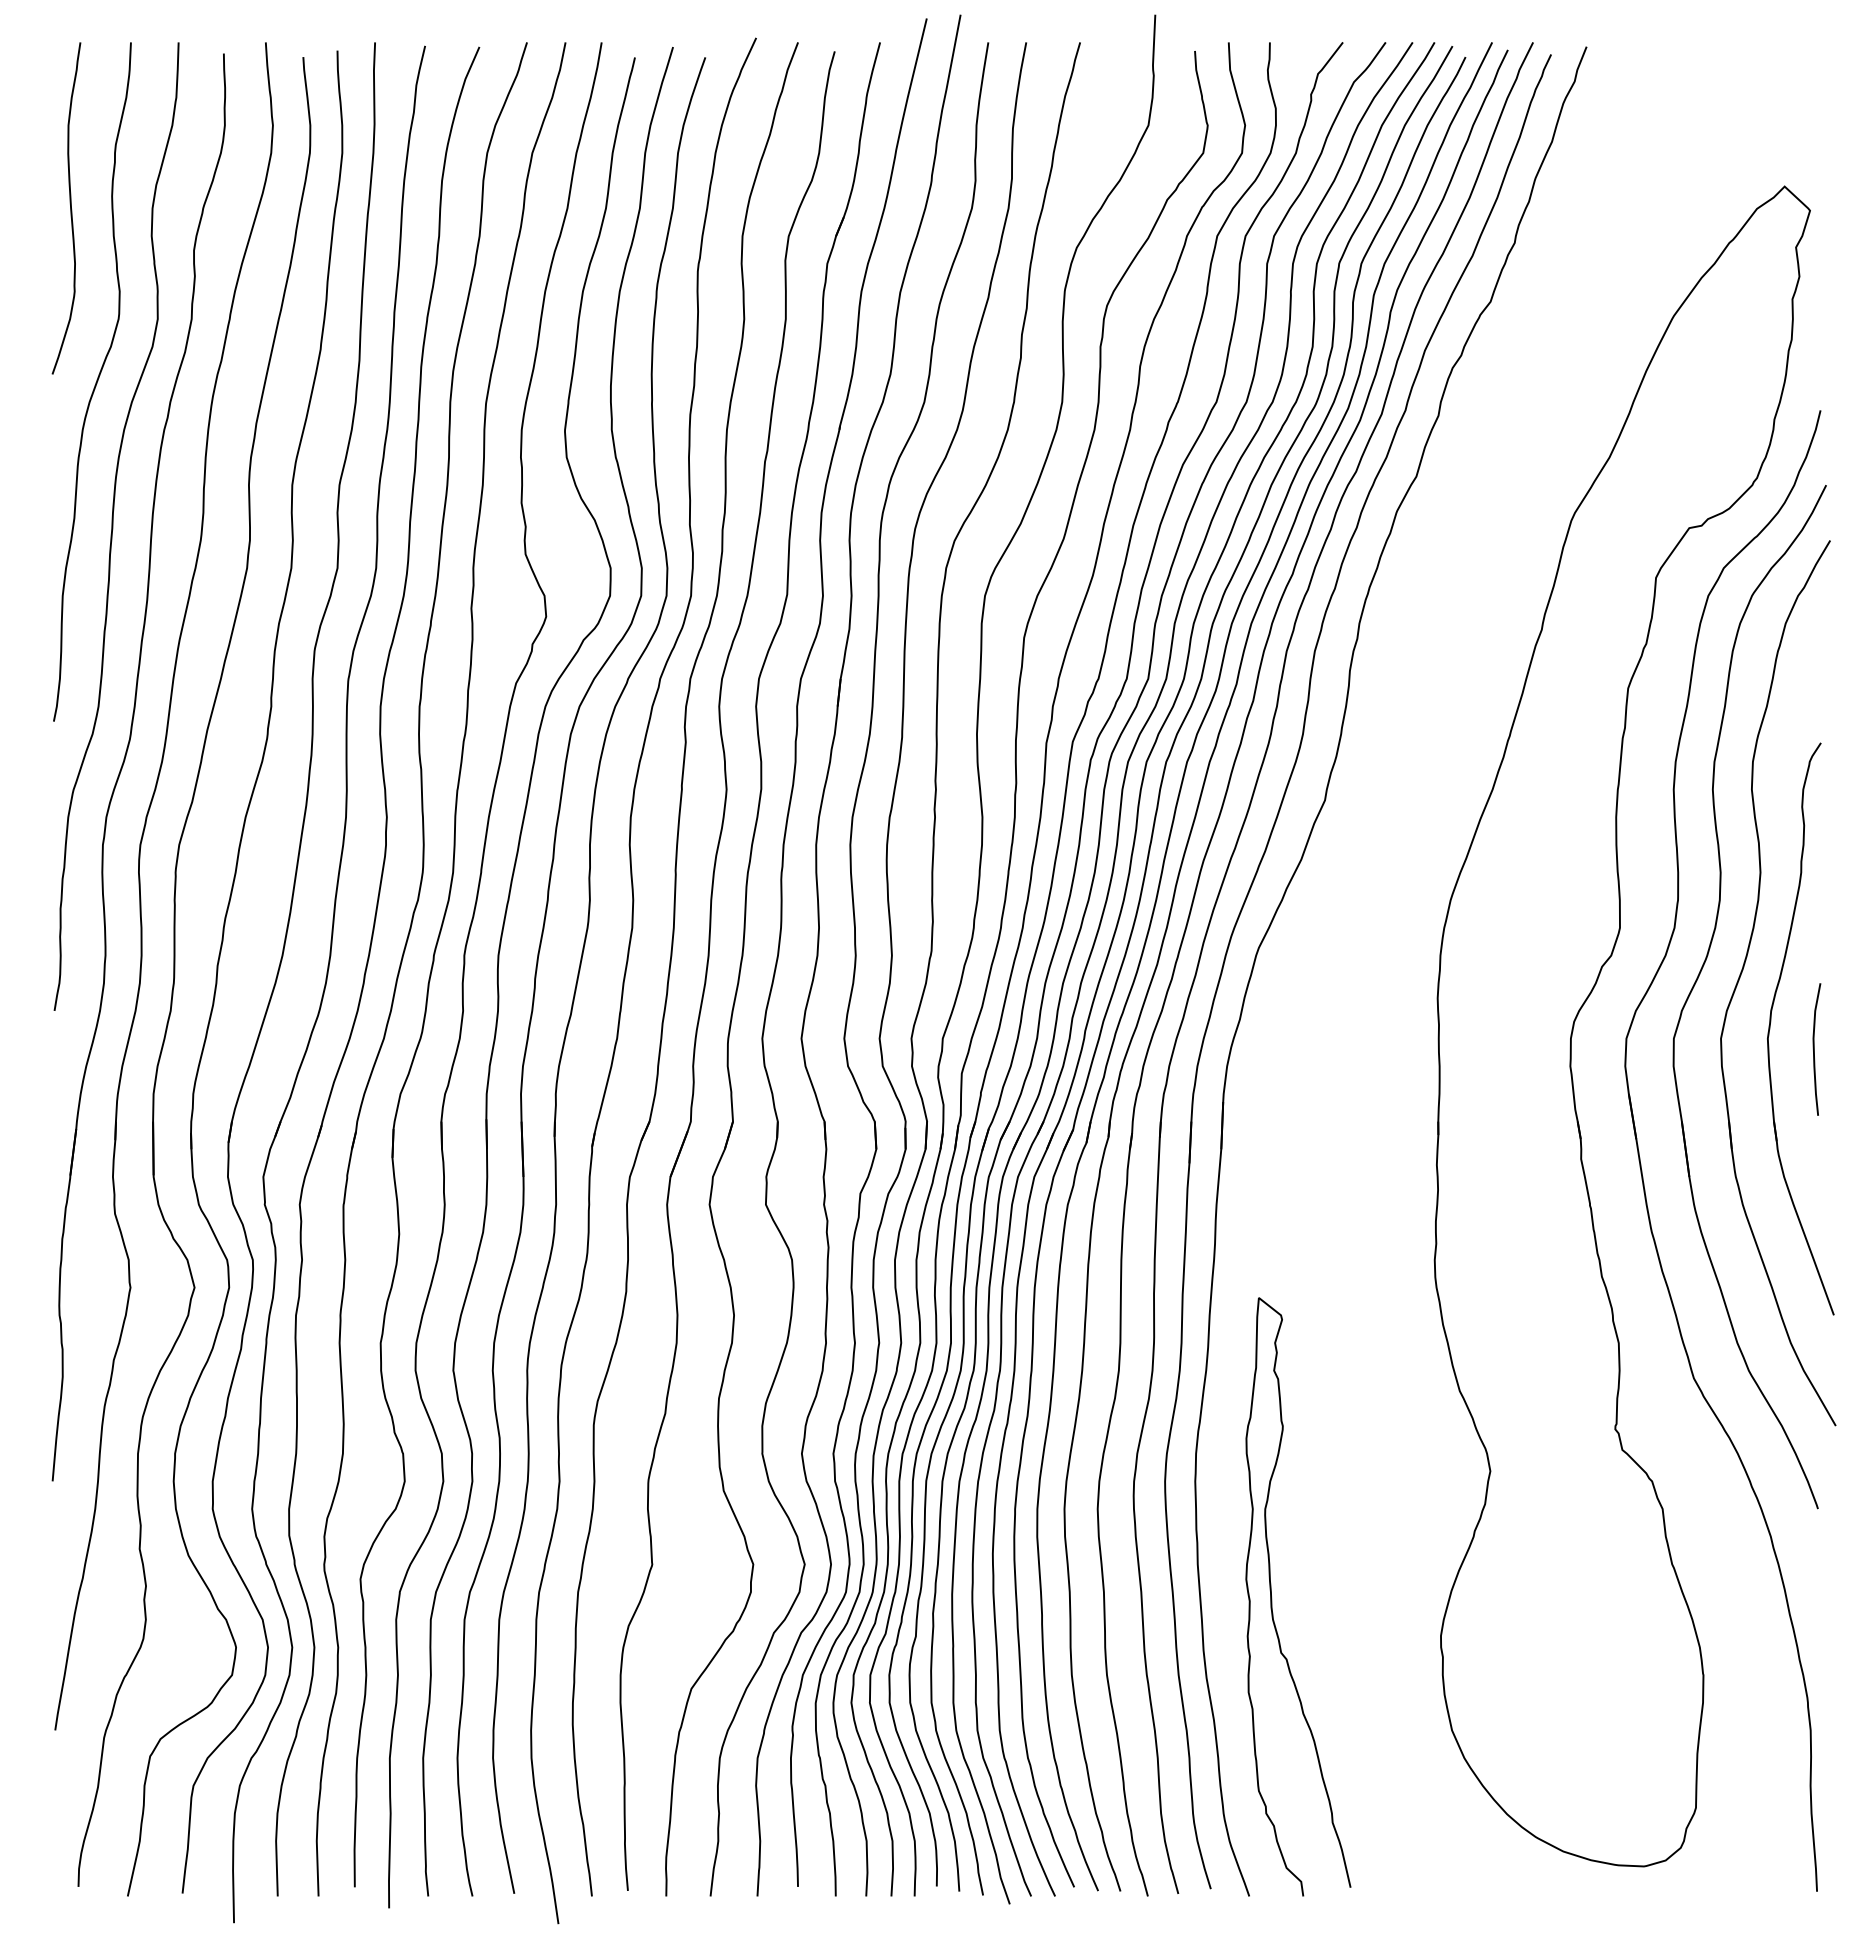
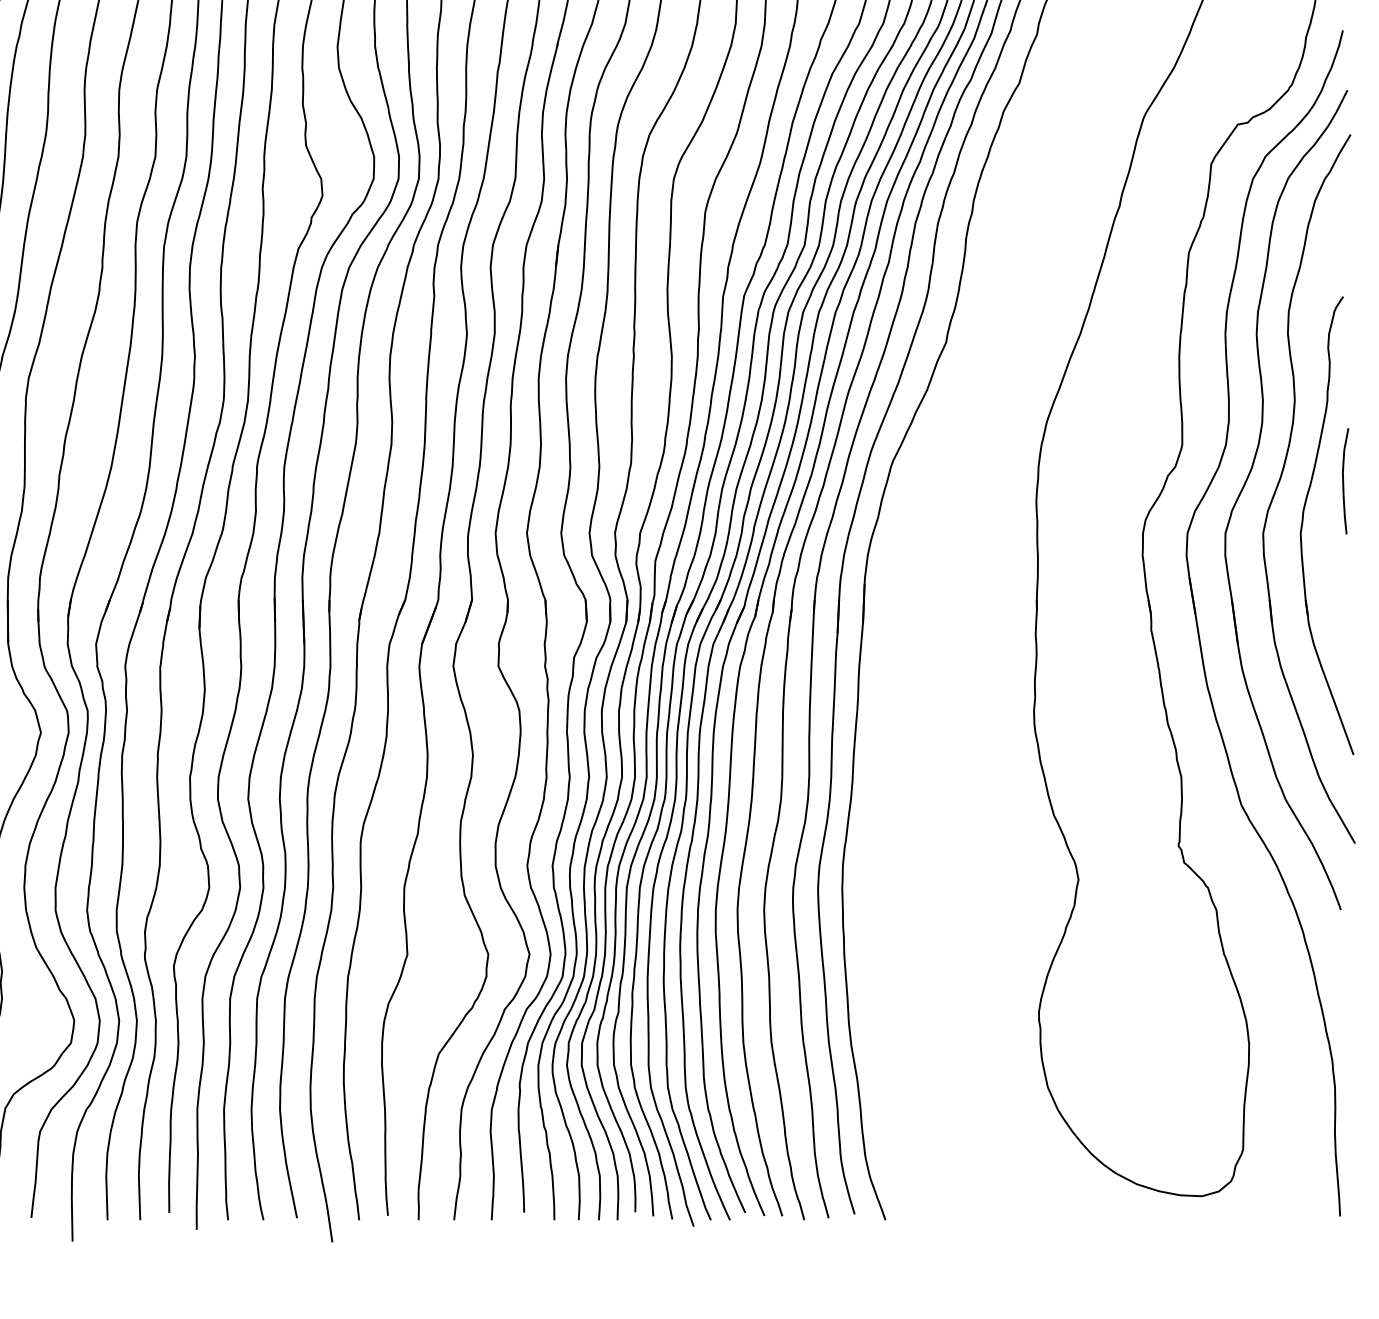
curve: (1814, 1049) -> (1343, 481), moved
curve: (1272, 1598) -> (904, 981), removed

